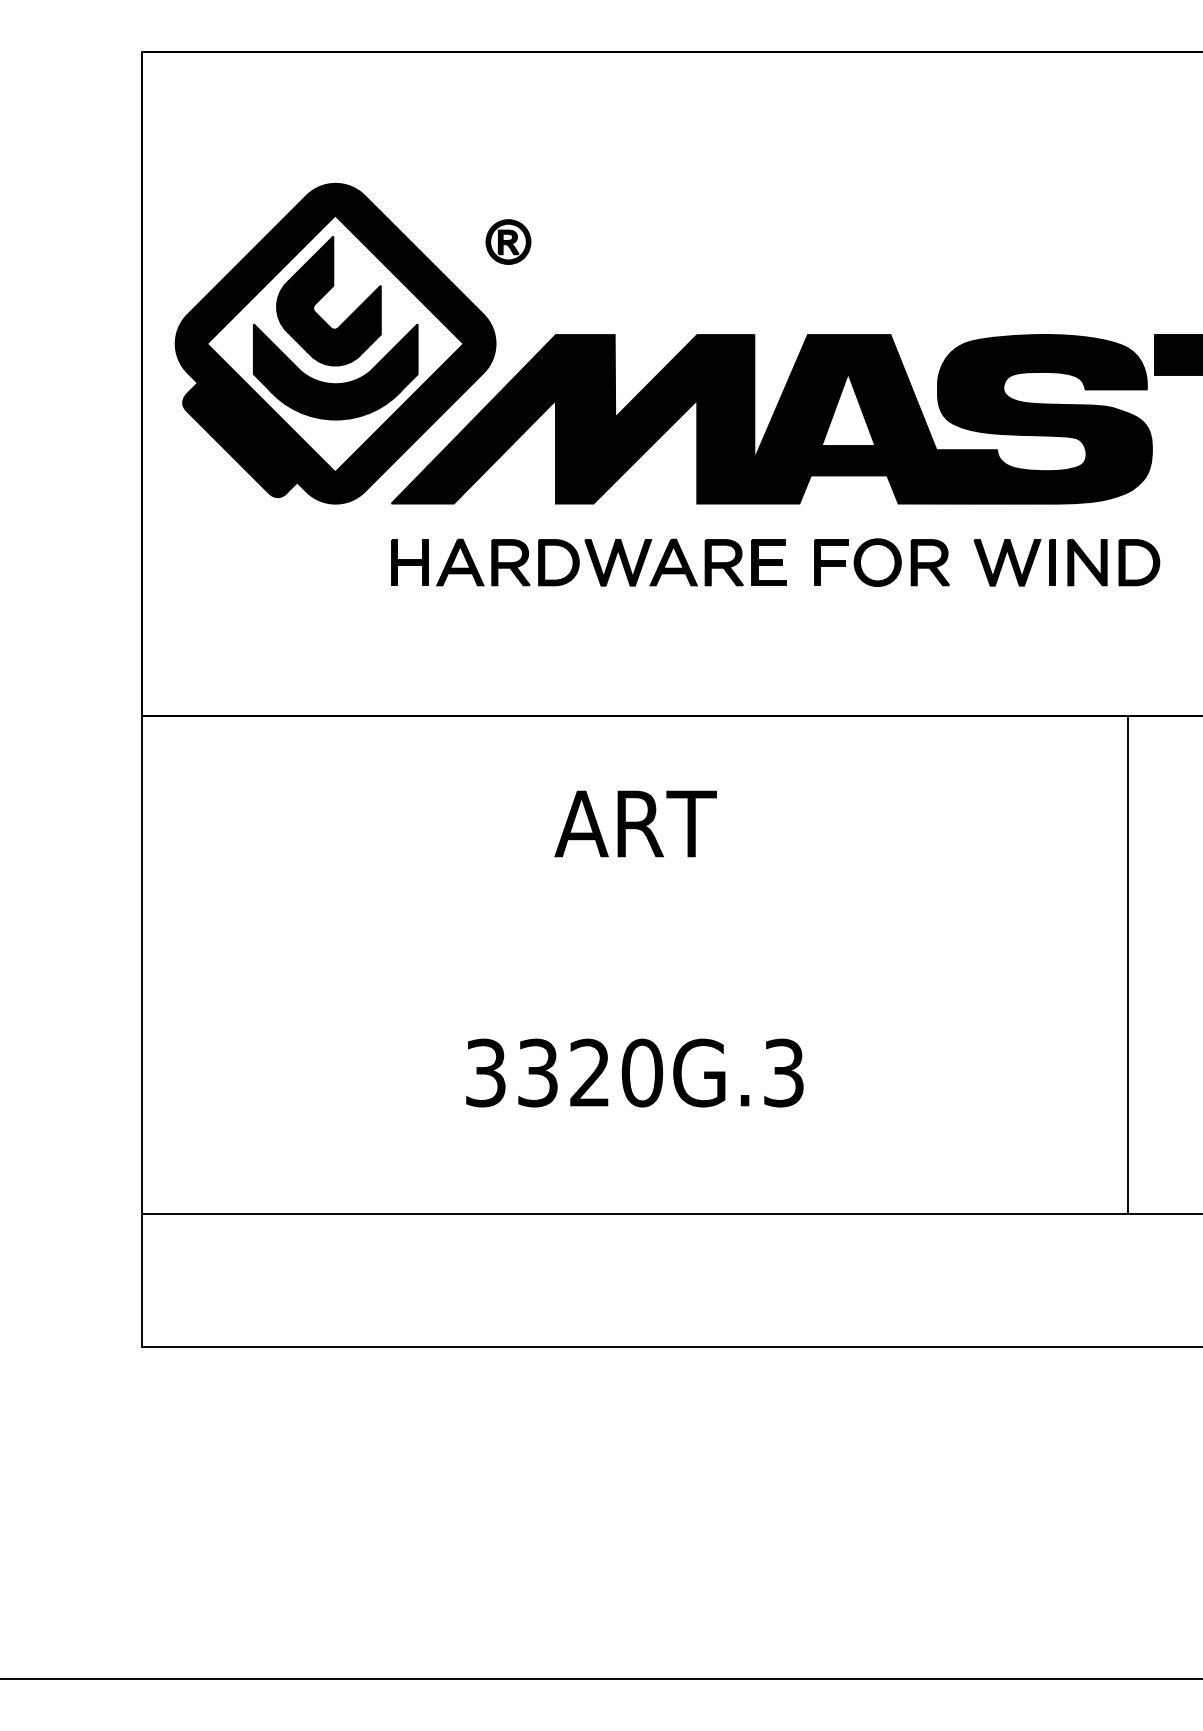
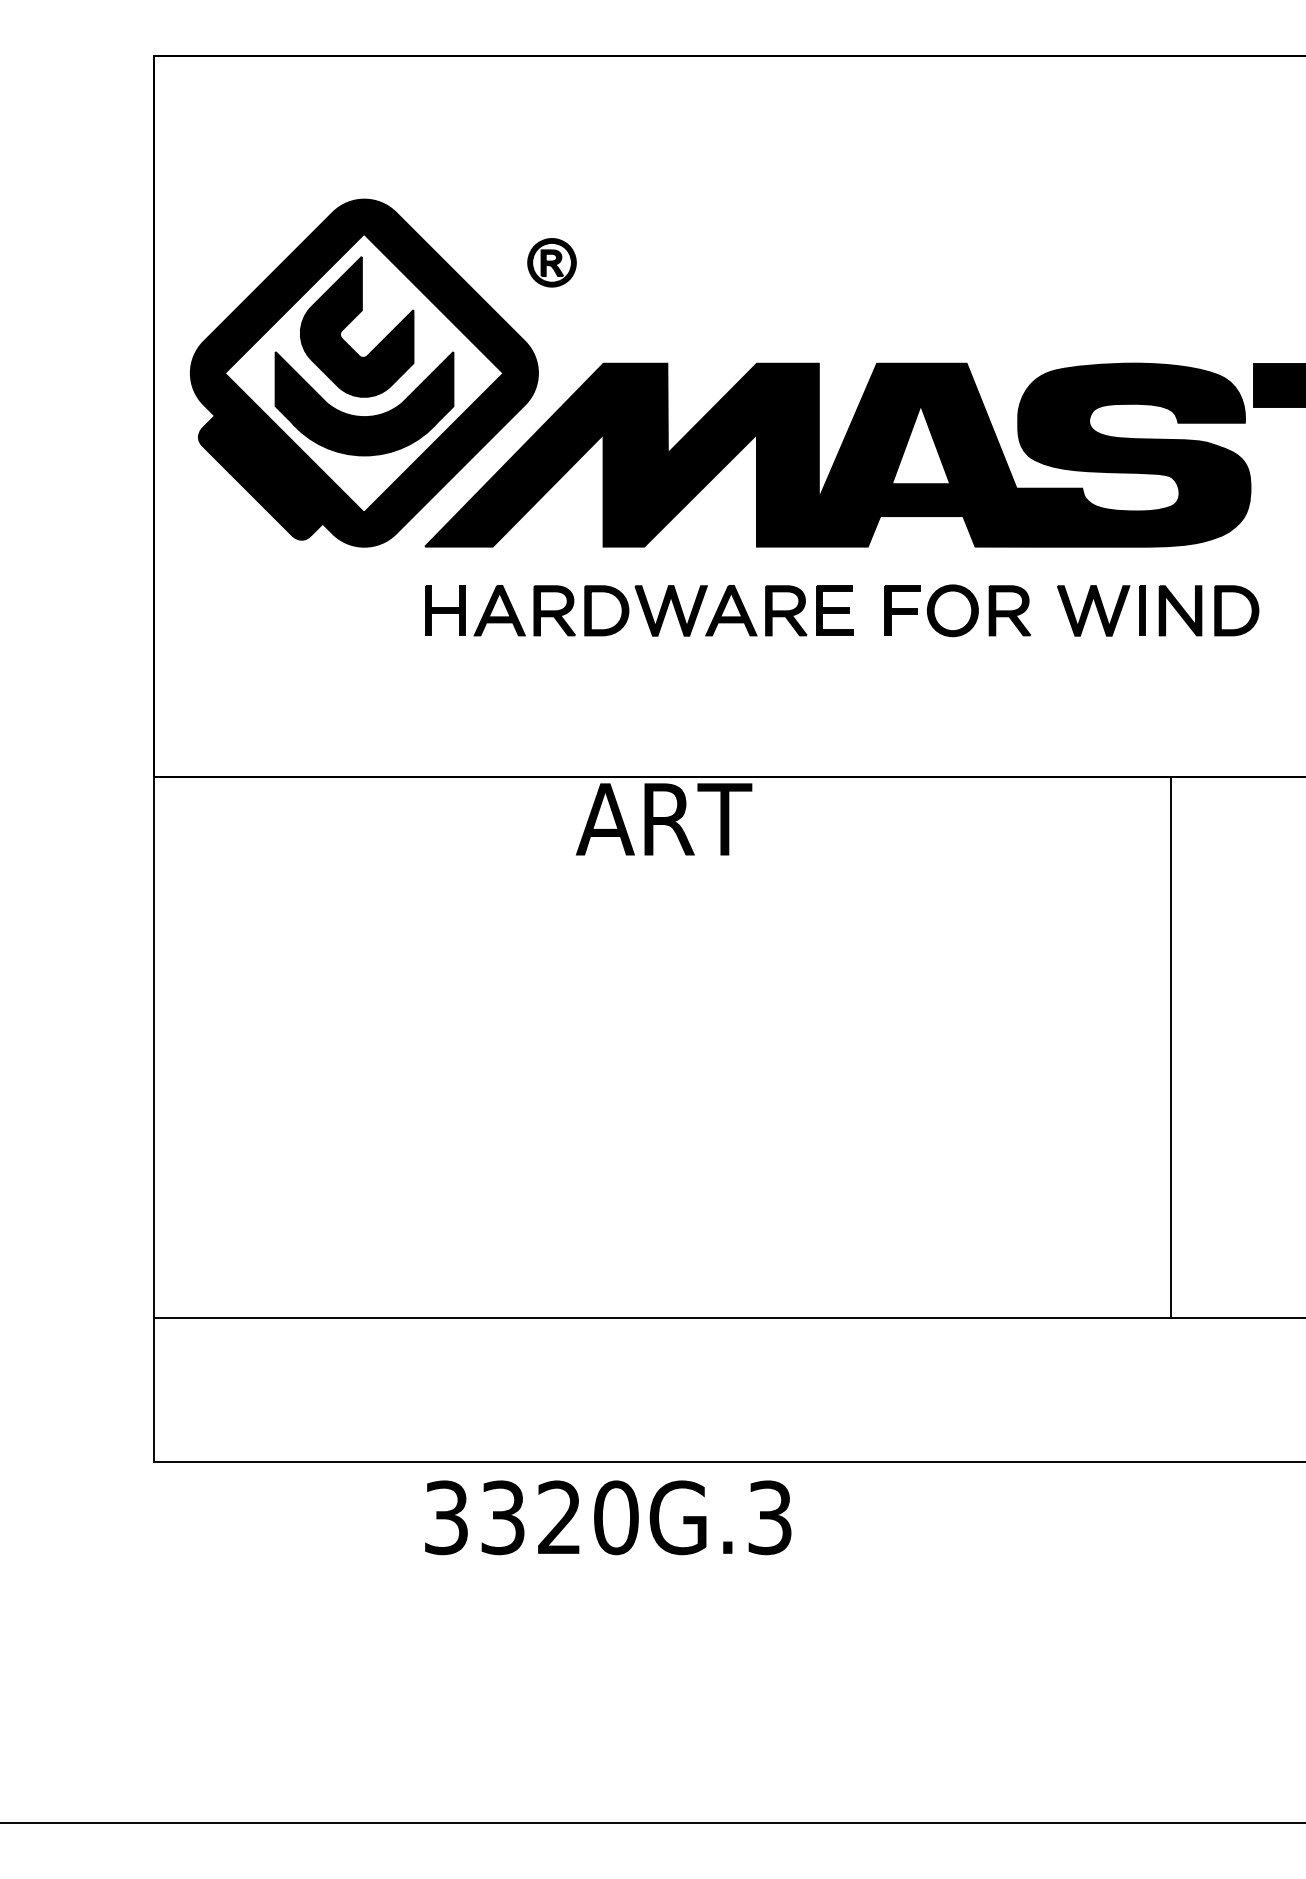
text: (636, 824) -> (664, 819), moved
line: (1128, 965) -> (1170, 1047), moved
text: (635, 1072) -> (608, 1517), moved

